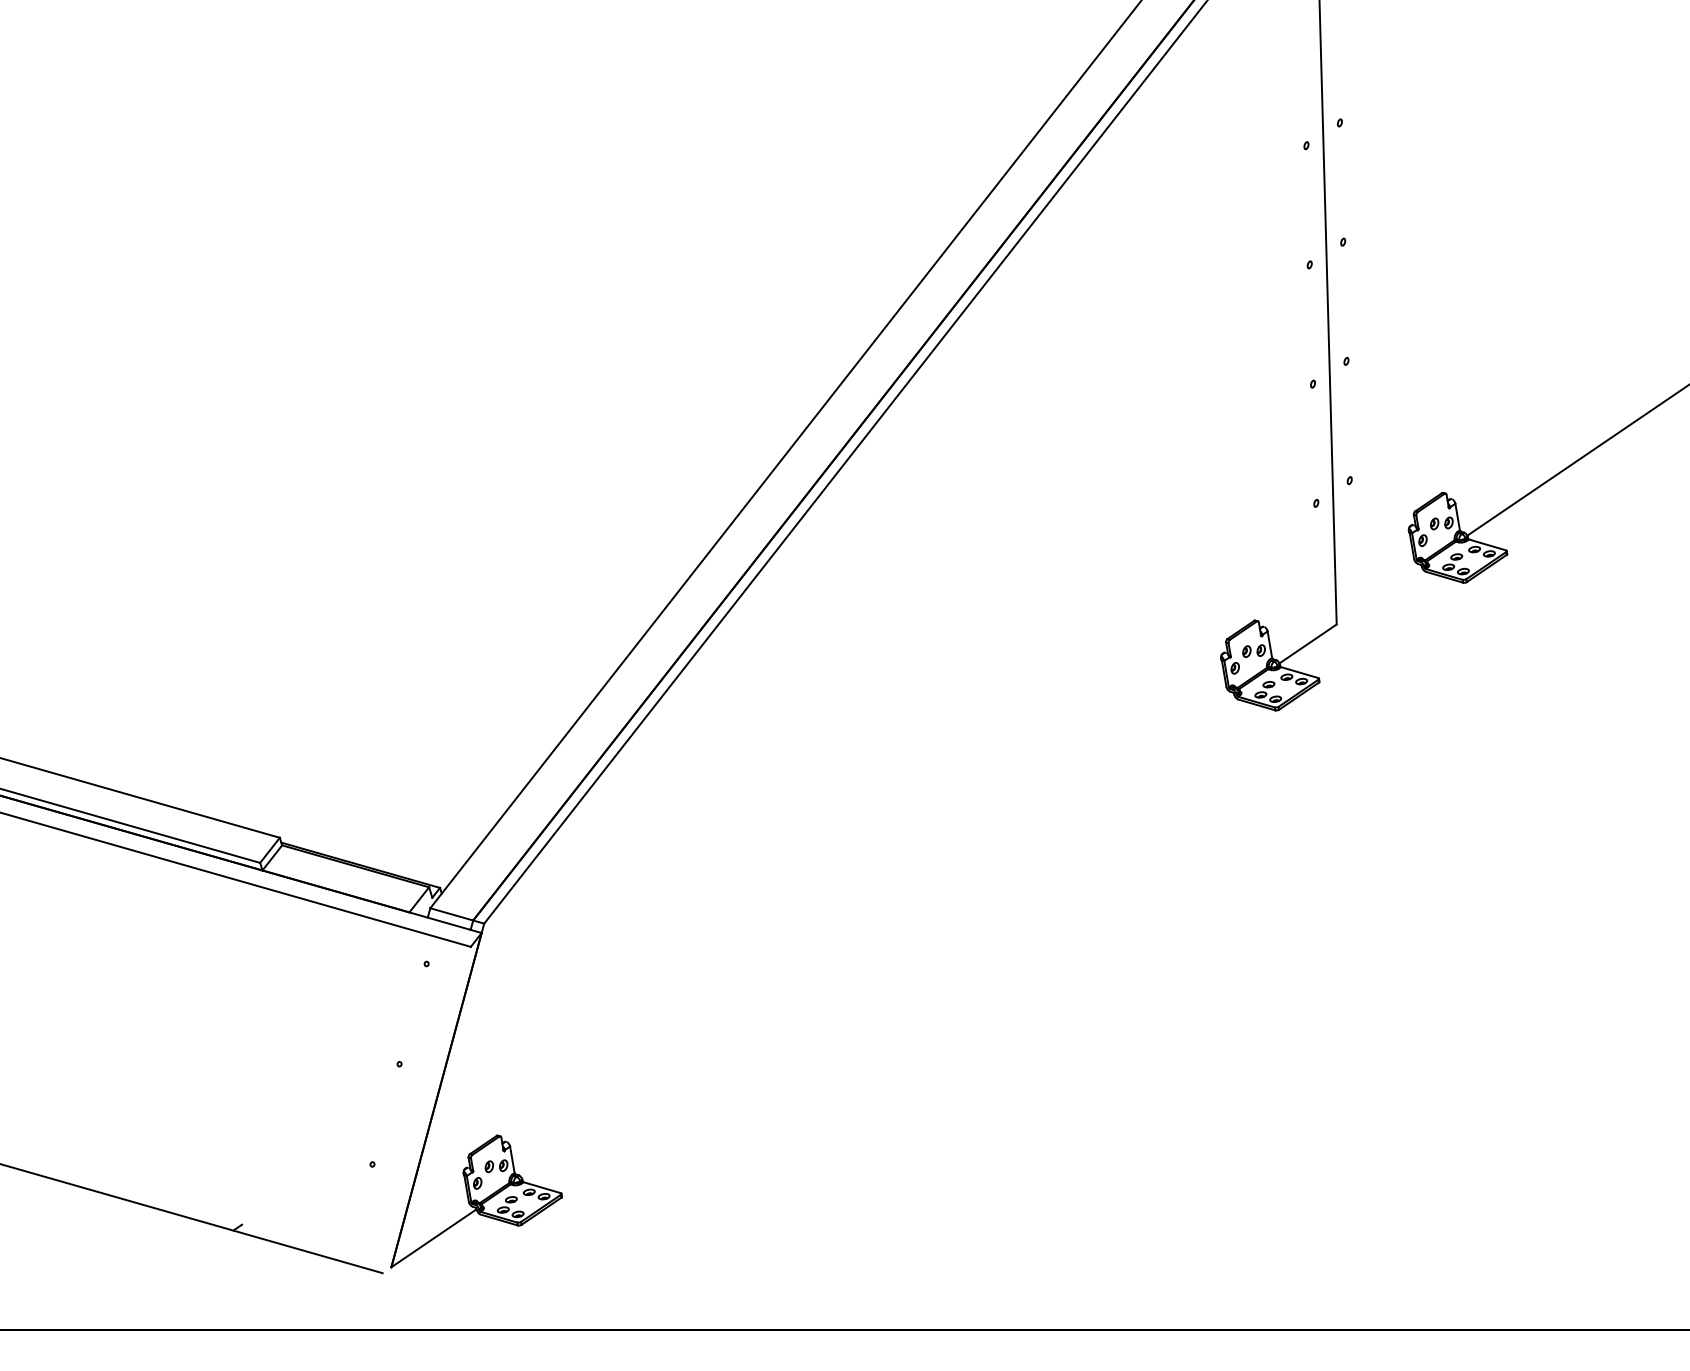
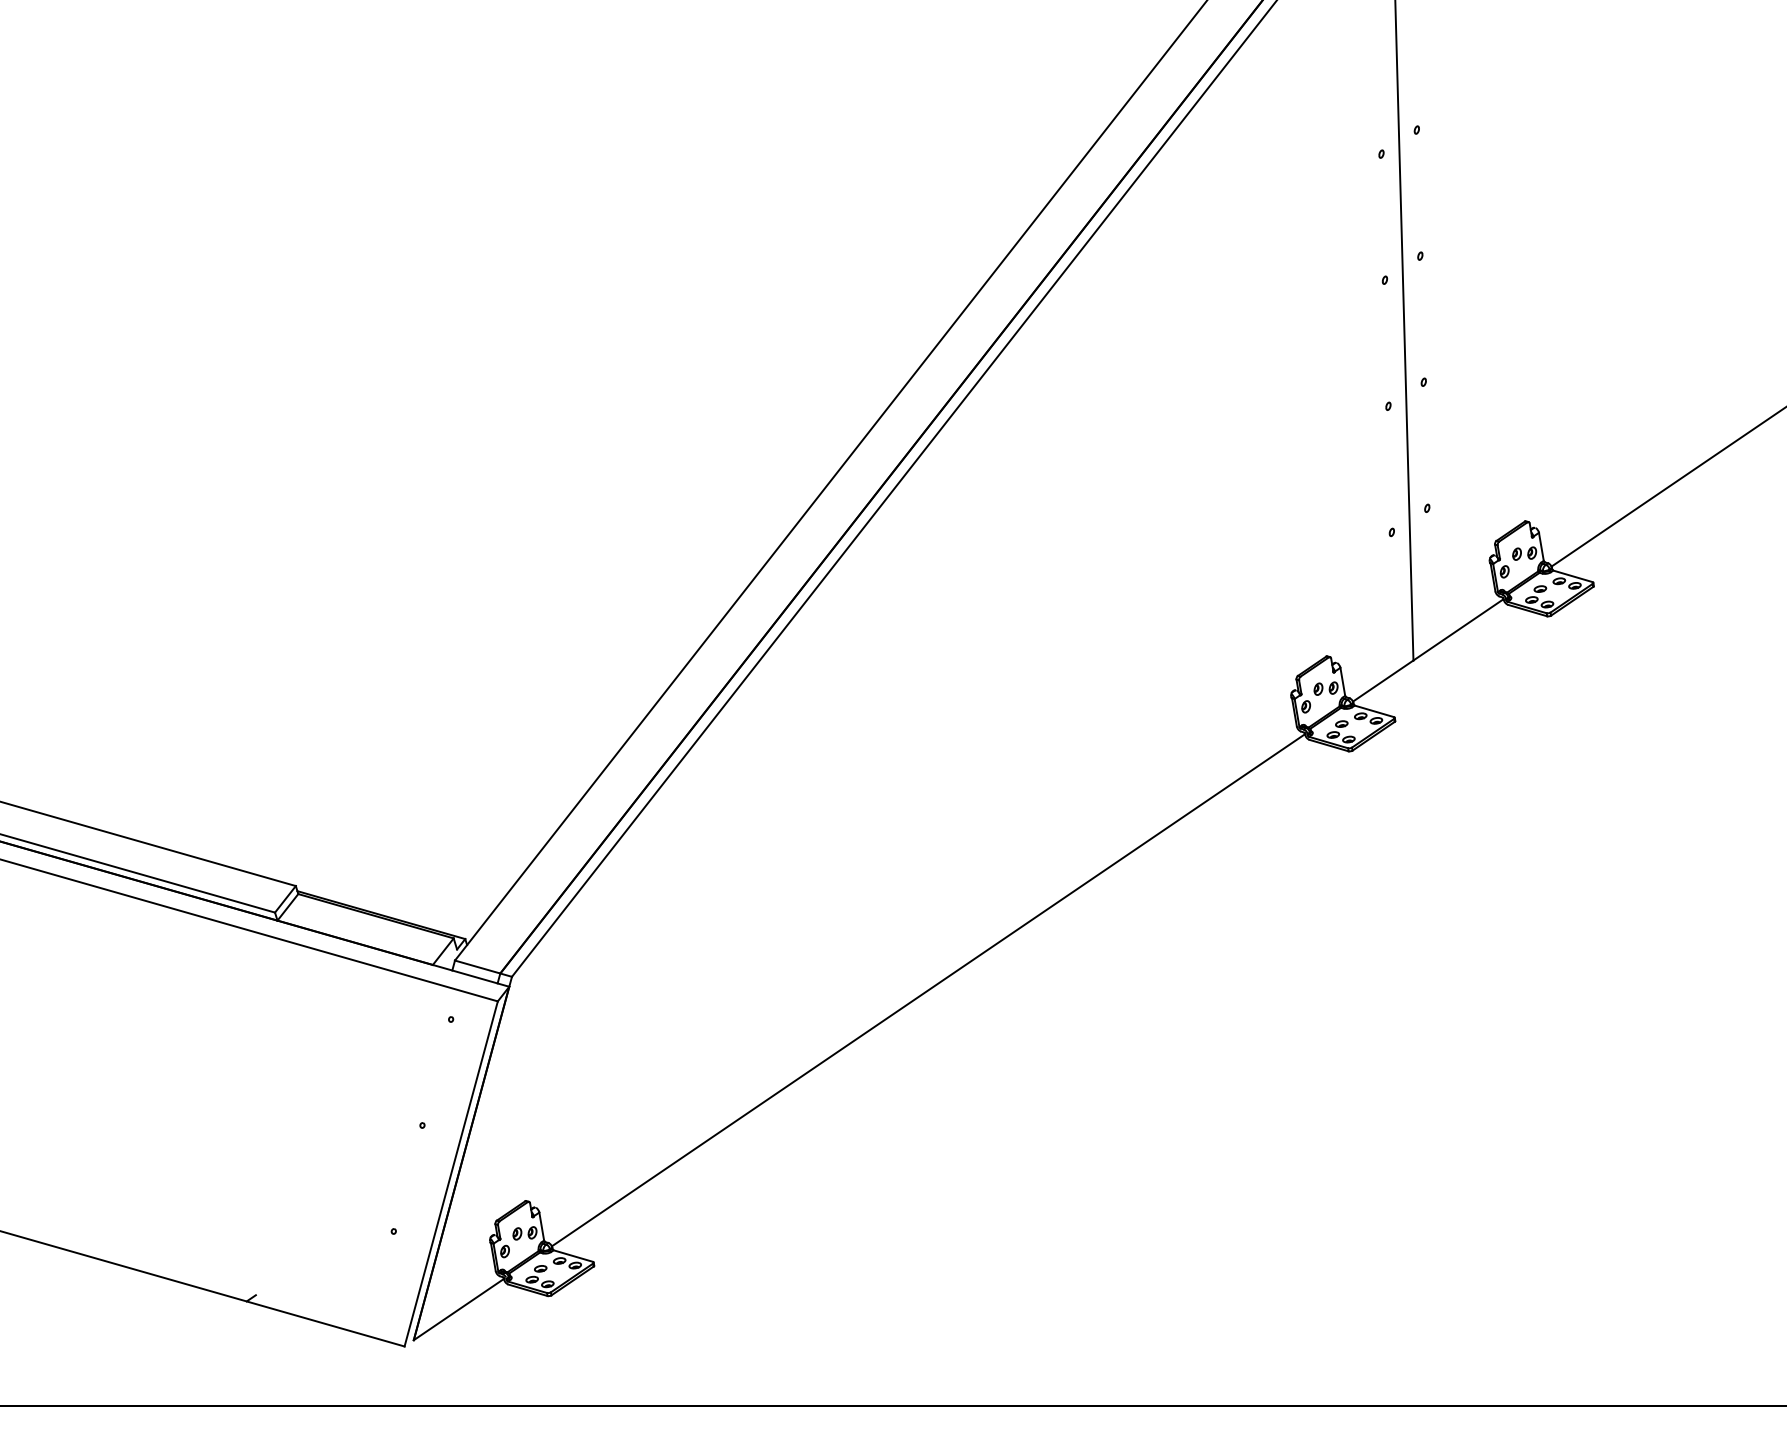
line: (1378, 595) -> (1457, 629), added
line: (877, 936) -> (927, 990), added
line: (426, 1109) -> (450, 1173), added

